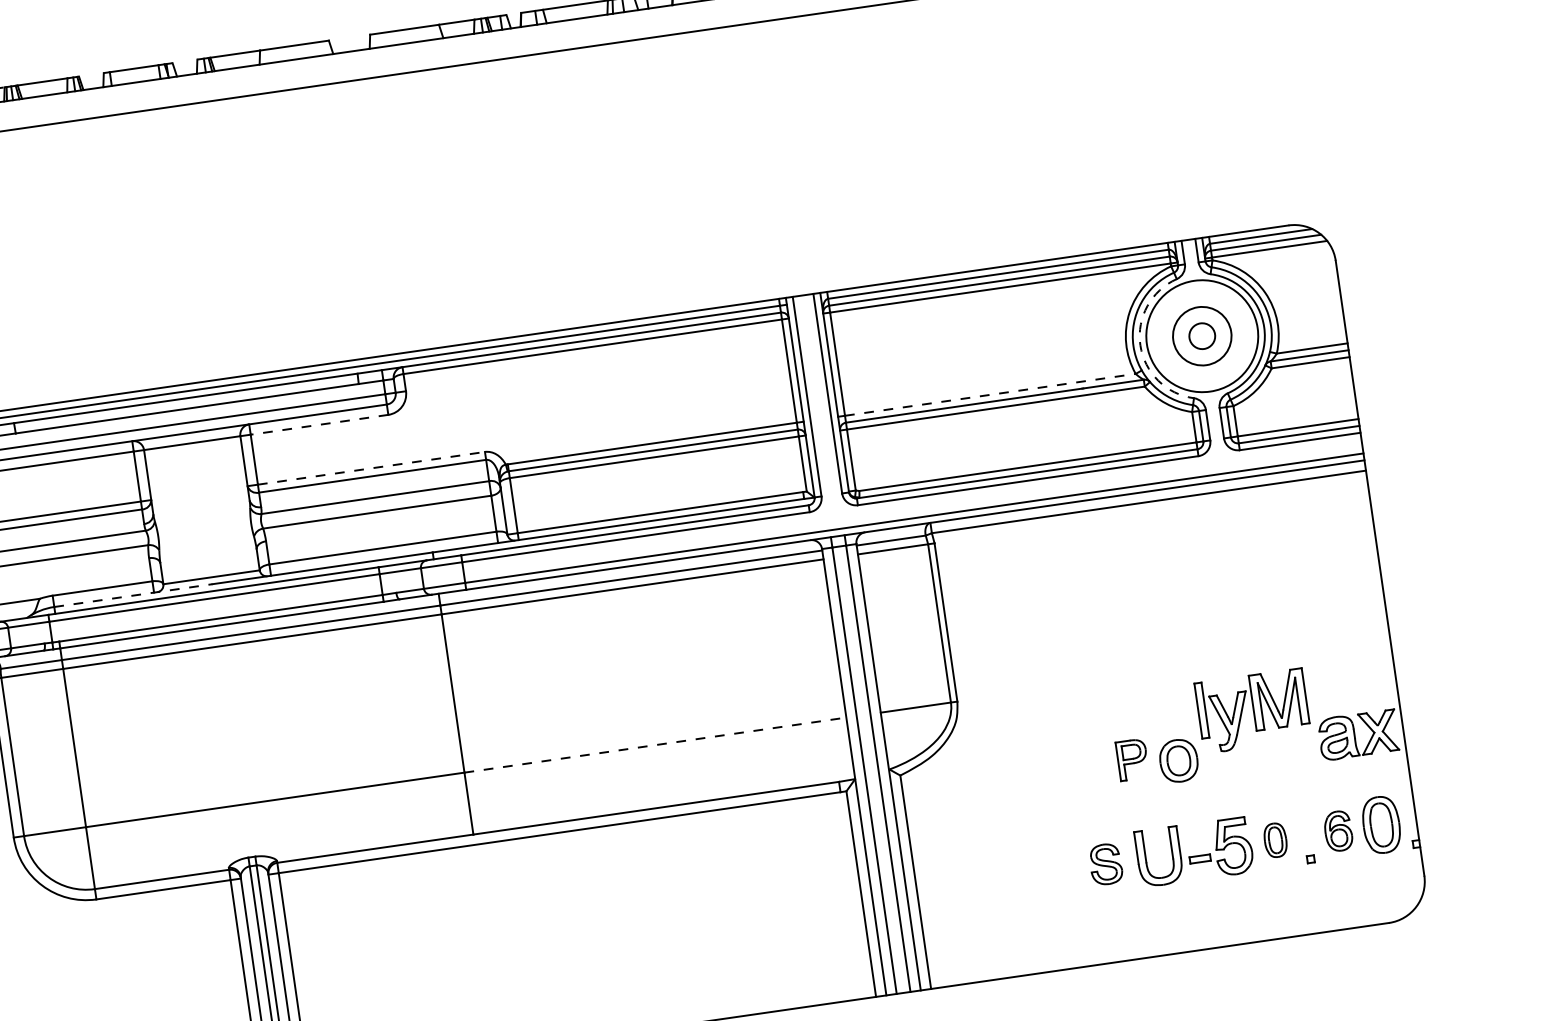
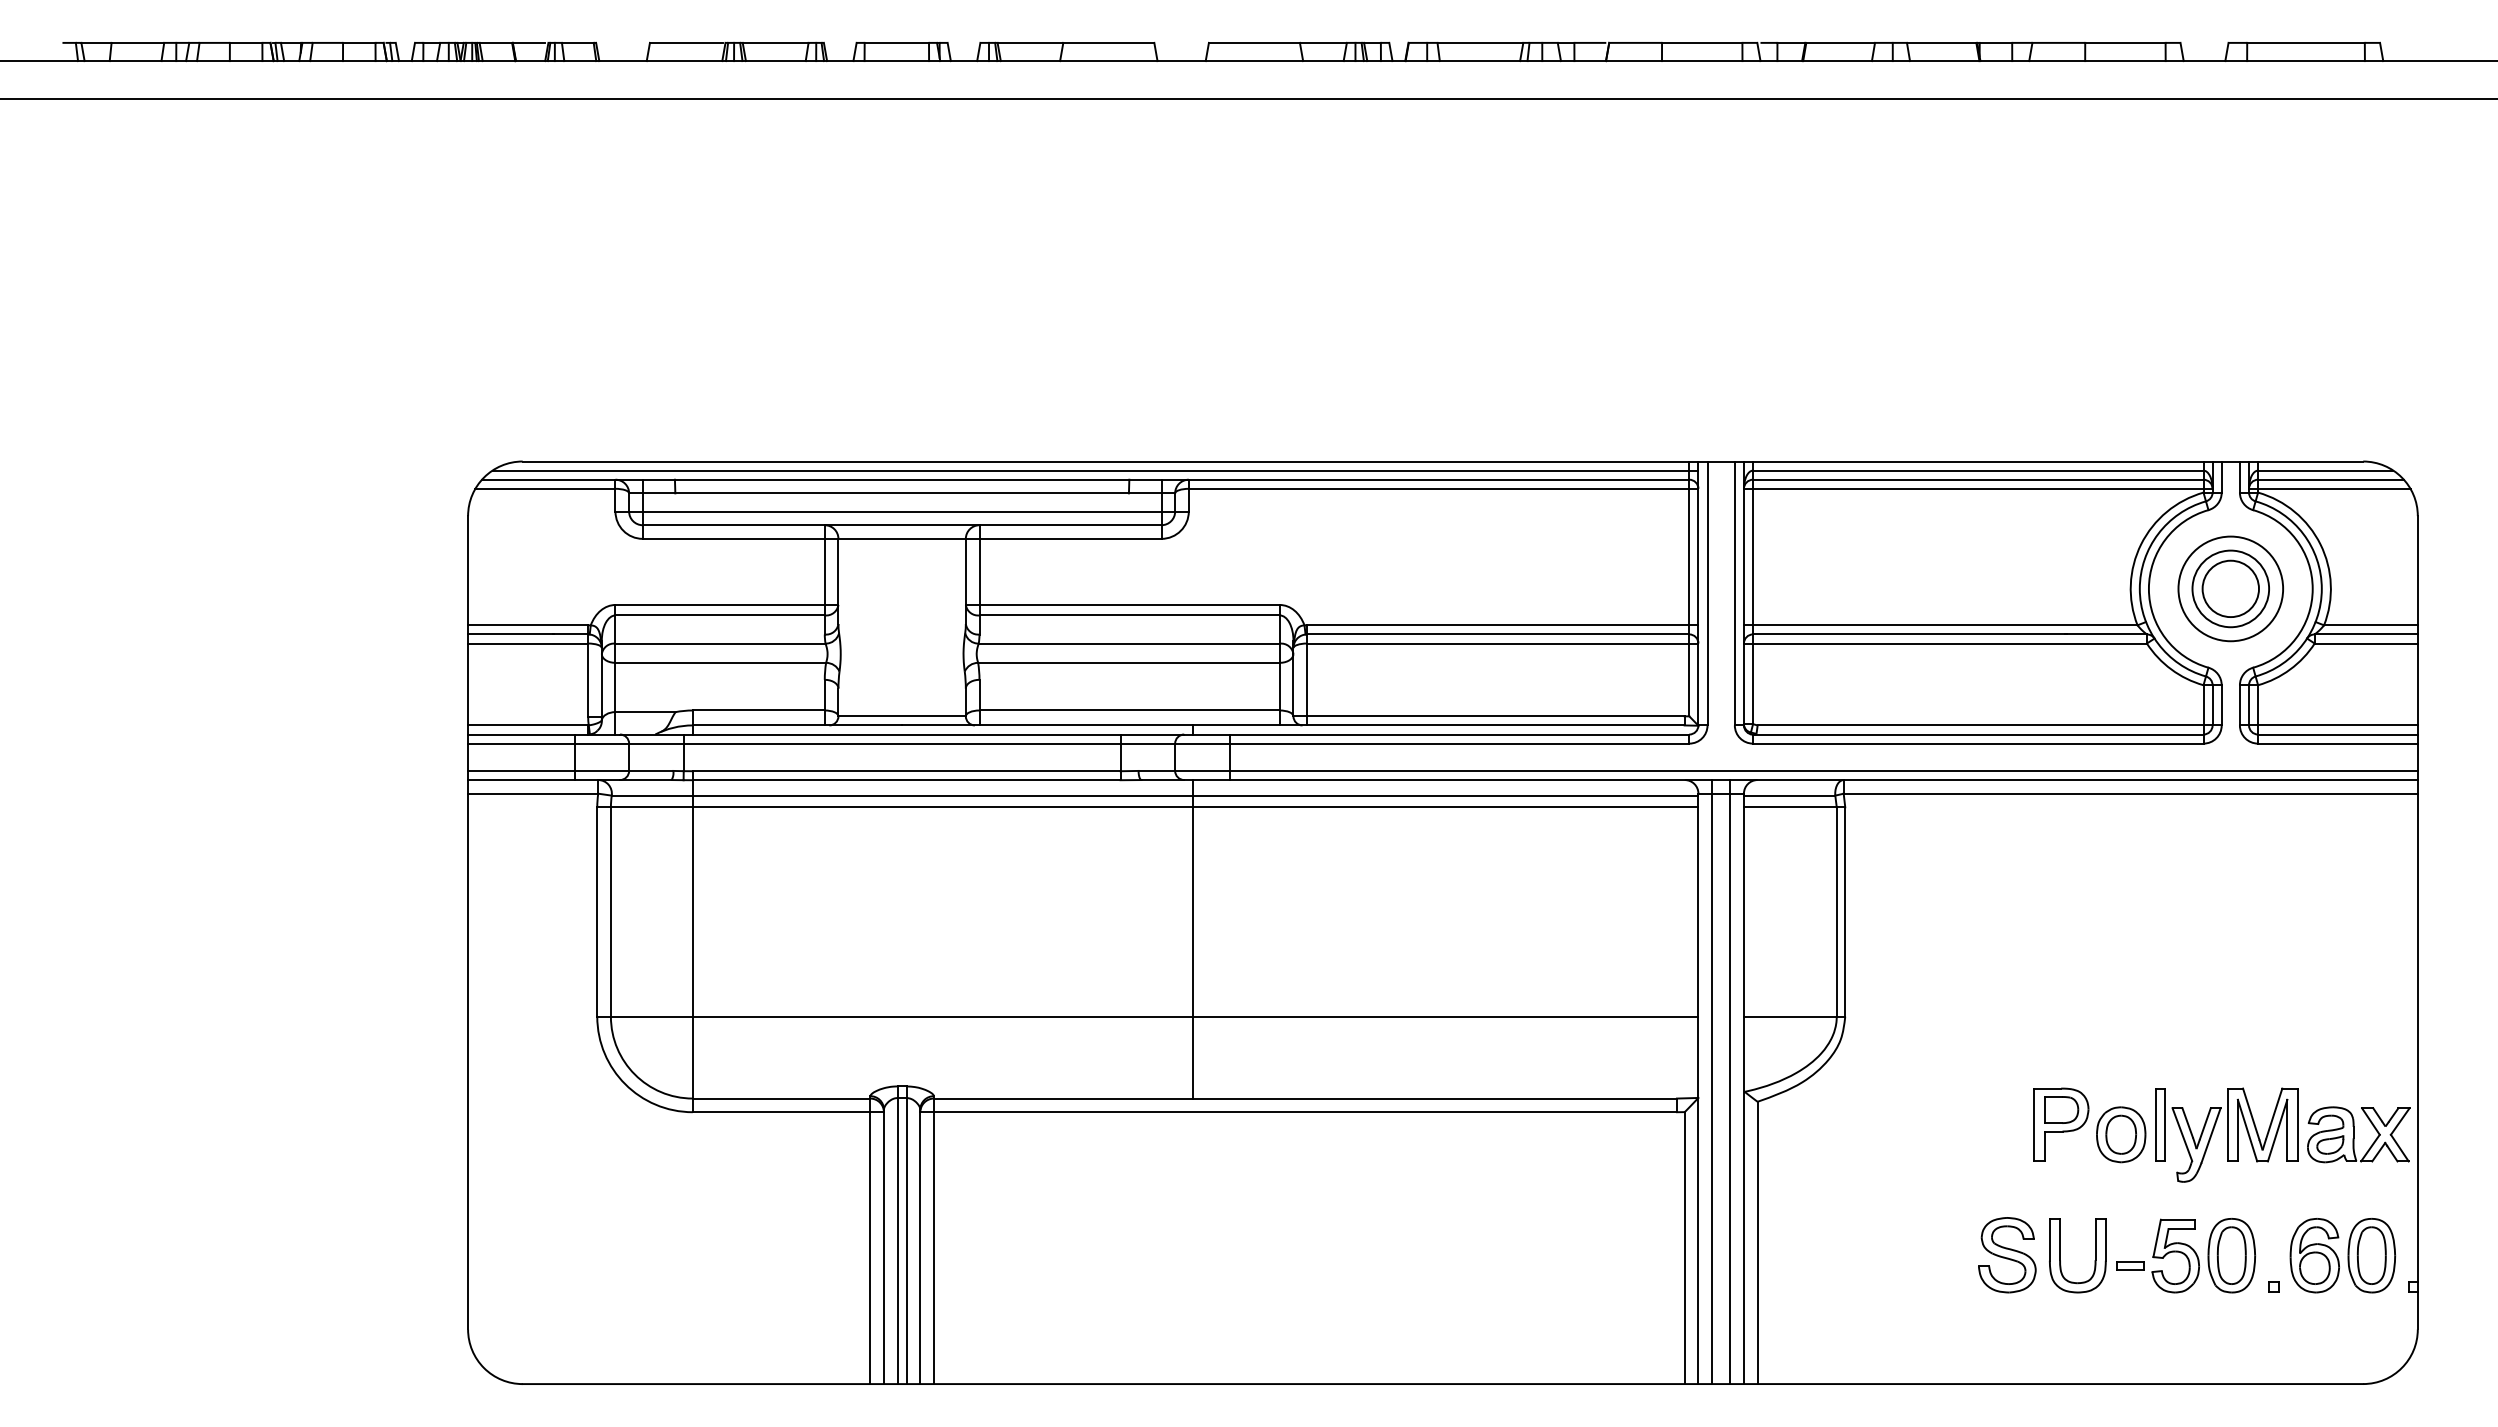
circle: (1202, 335) -> (2230, 588), size x0.71
circle: (1202, 335) -> (2230, 588), size x1.67
arc: (1140, 344) -> (2148, 588), dashed -> solid
line: (990, 394) -> (1945, 625), dashed -> solid
line: (319, 424) -> (1070, 538), dashed -> solid
line: (372, 467) -> (1130, 604), dashed -> solid
line: (133, 595) -> (797, 725), dashed -> solid
part: (1252, 710) -> (2226, 1134), moved
line: (655, 745) -> (1445, 1016), dashed -> solid
part: (1132, 759) -> (2061, 1124), size x1.43
part: (1338, 831) -> (2314, 1255), size x1.43
part: (1275, 840) -> (2231, 1255), size x1.67
part: (1106, 864) -> (2007, 1255), size x1.43

